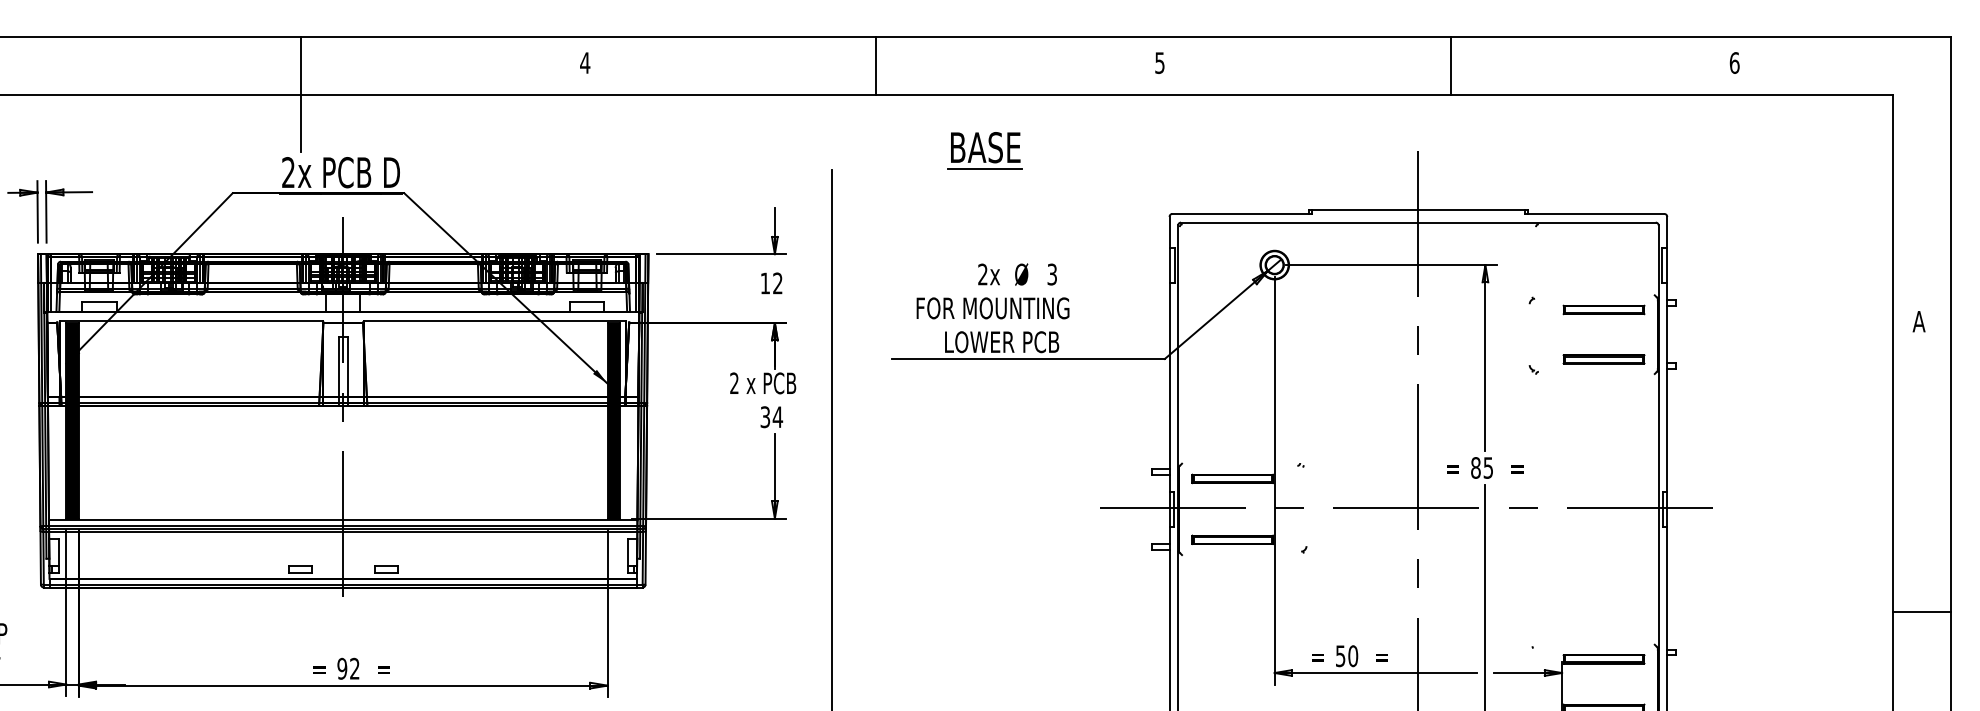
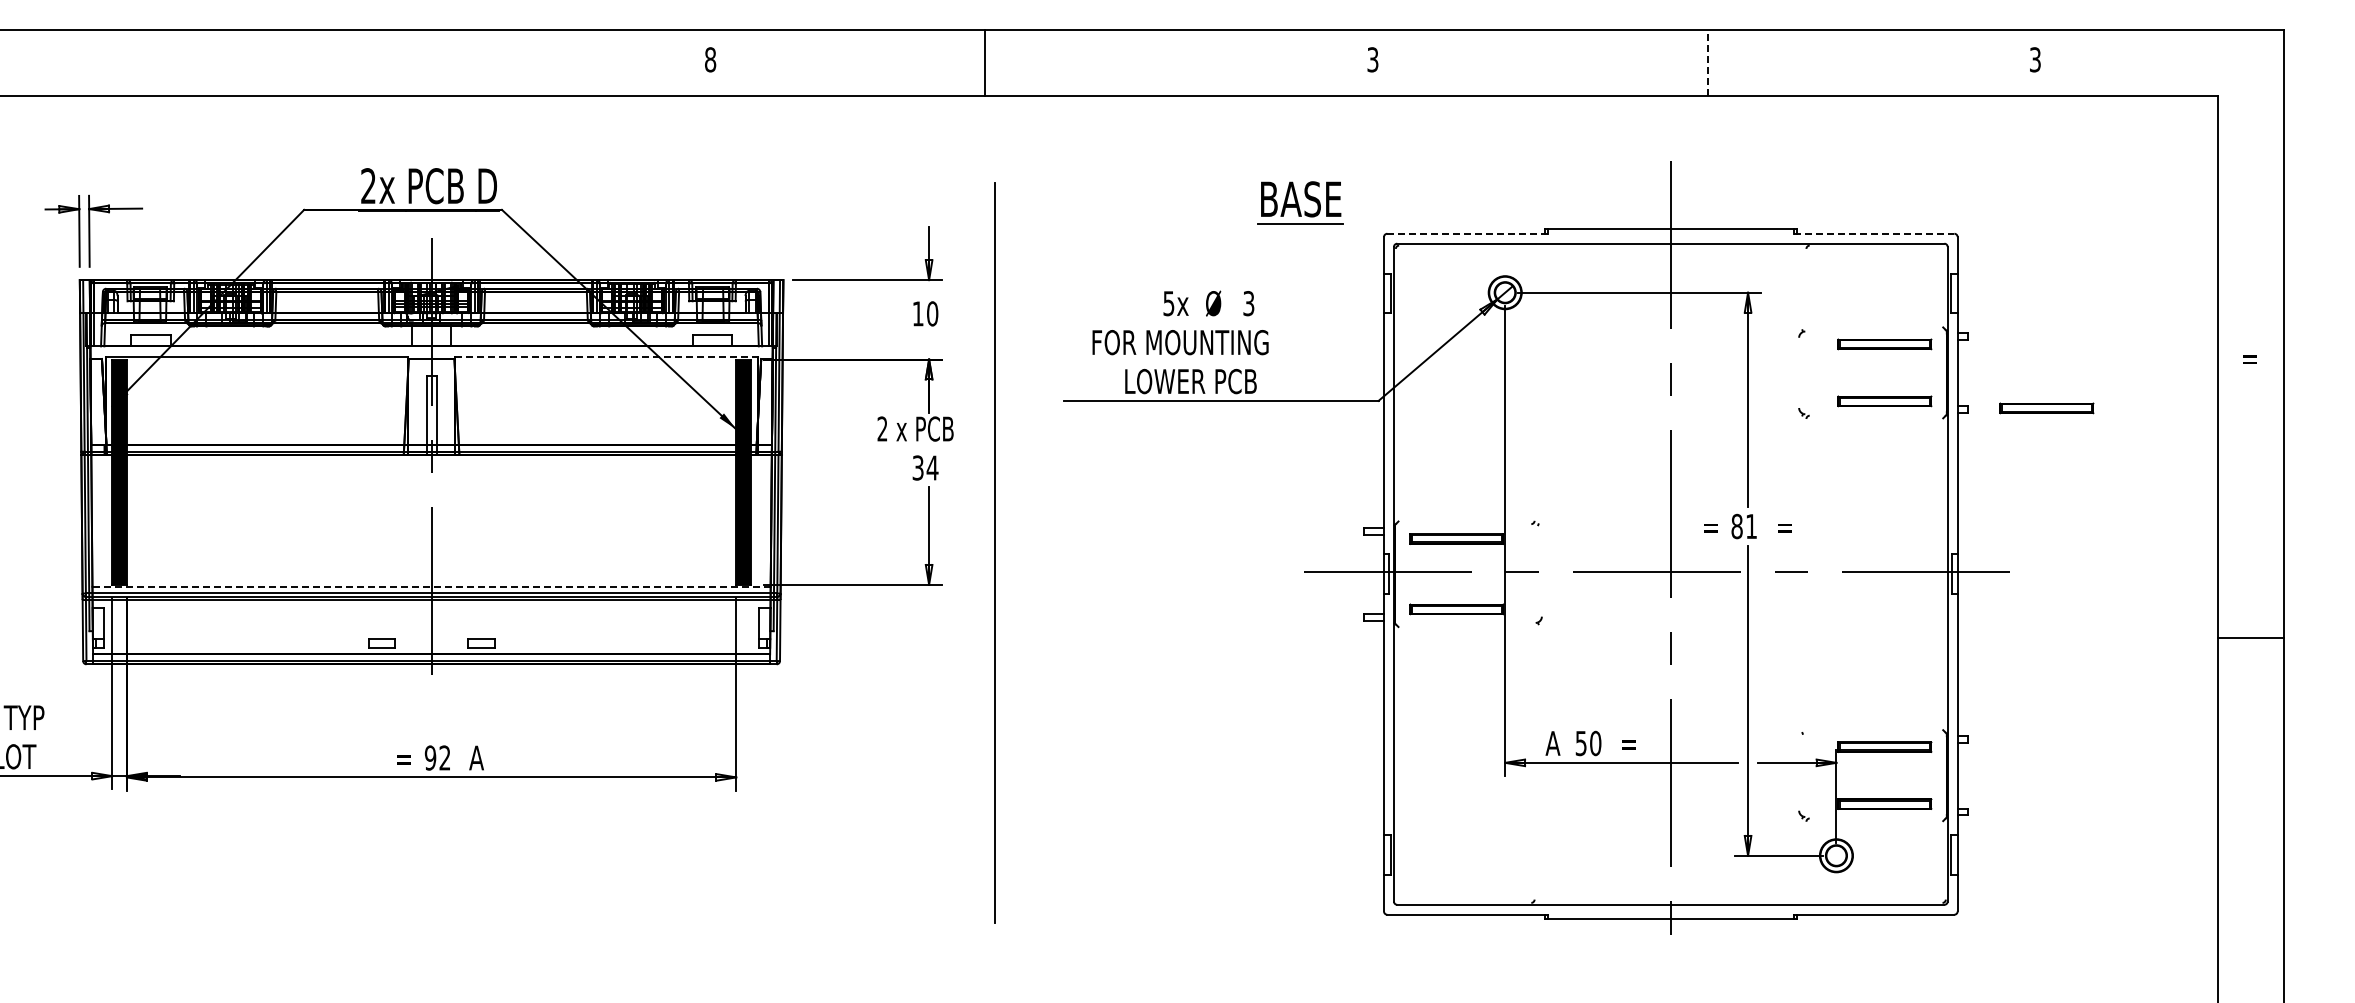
text: (585, 62) -> (710, 59), 4 -> 8
text: (1160, 62) -> (1373, 59), 5 -> 3
text: (1734, 62) -> (2035, 59), 6 -> 3
line: (875, 65) -> (984, 62), moved
line: (1451, 65) -> (1708, 62), solid -> dashed
line: (301, 94) -> (383, 95), removed
part: (985, 150) -> (1300, 202), moved
line: (1242, 213) -> (1468, 233), solid -> dashed
line: (1595, 213) -> (1874, 233), solid -> dashed
text: (982, 274) -> (1168, 303), 2x -> 5x
text: (777, 283) -> (932, 313), 12 -> 10
line: (494, 320) -> (606, 356), solid -> dashed
text: (1919, 321) -> (2248, 357), A -> =
part: (1744, 365) -> (2046, 408), added
text: (1488, 467) -> (1751, 526), 85 -> 81
line: (343, 519) -> (431, 586), solid -> dashed
line: (1922, 611) -> (2251, 638), moved
text: (1316, 656) -> (1553, 743), = -> A
text: (382, 668) -> (476, 757), = -> A

